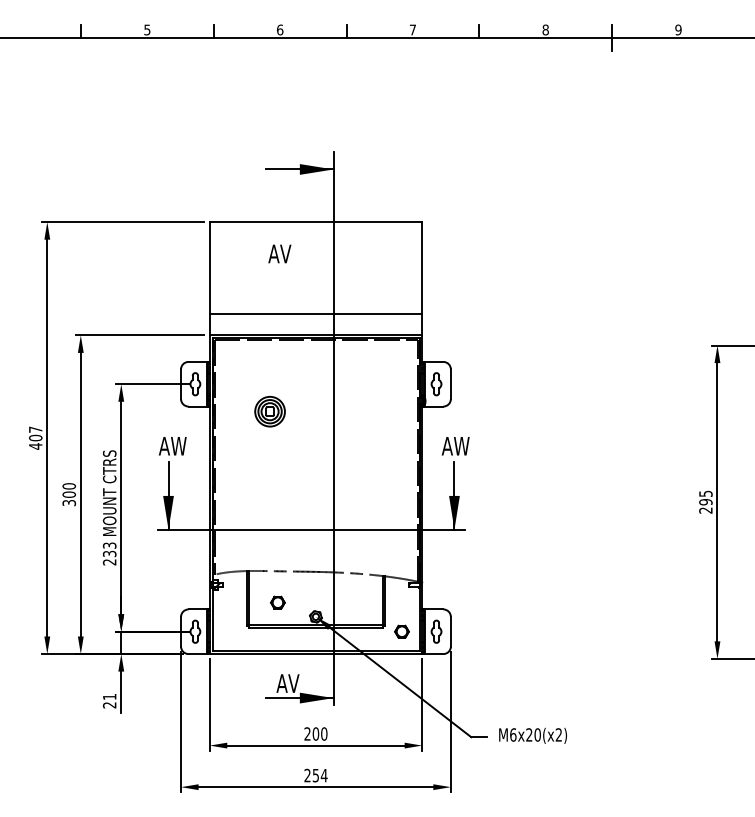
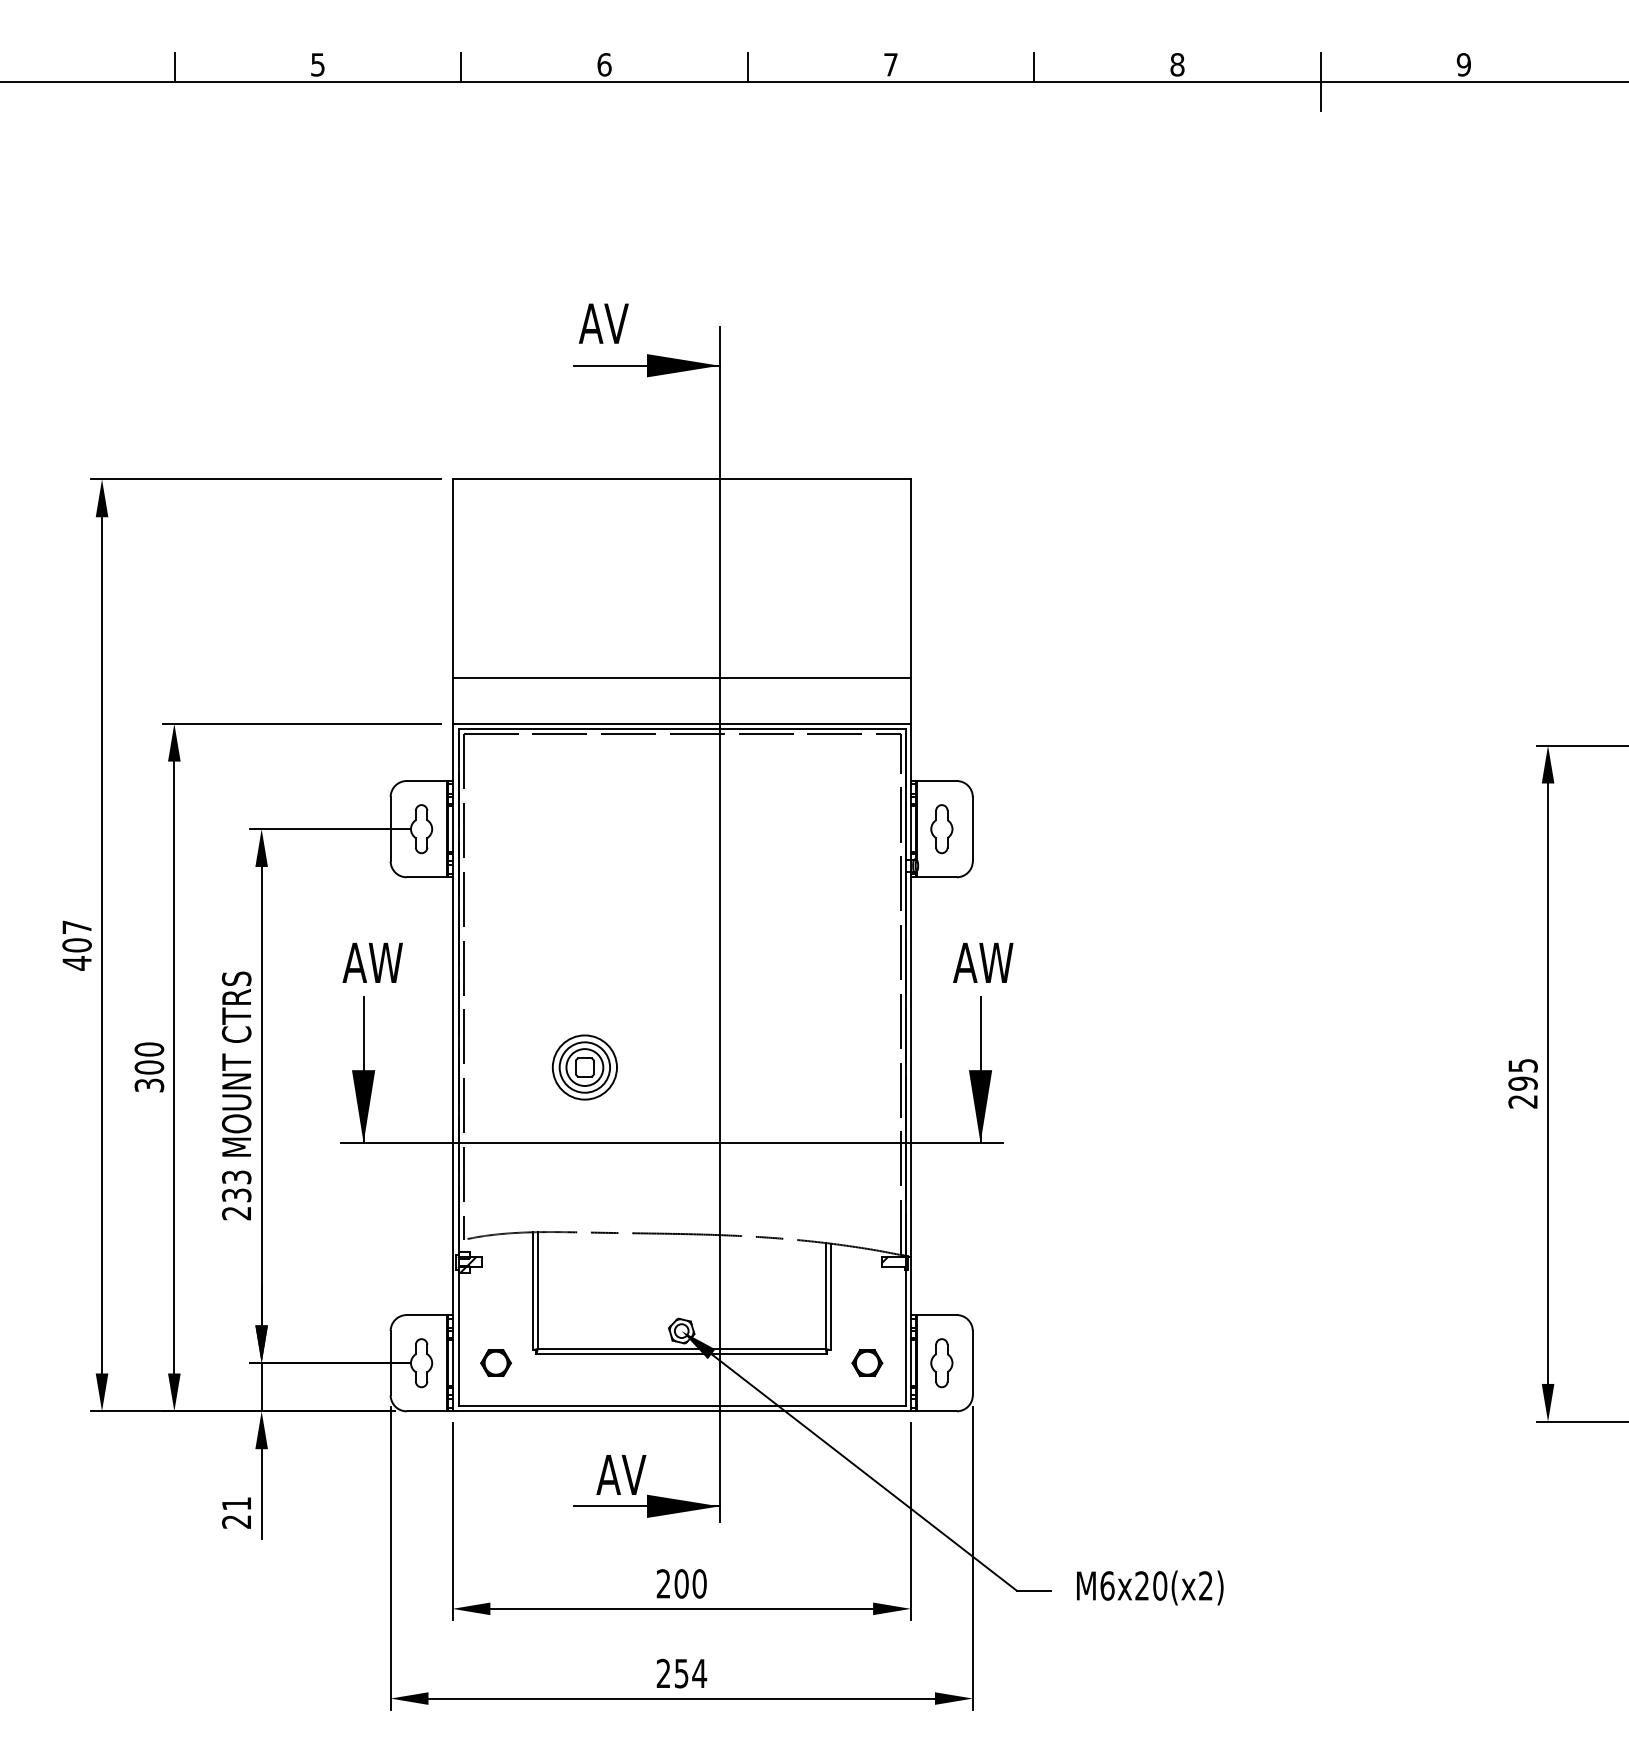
text: (279, 253) -> (603, 322), moved
part: (269, 411) -> (583, 1067), moved
part: (277, 602) -> (495, 1362), moved

